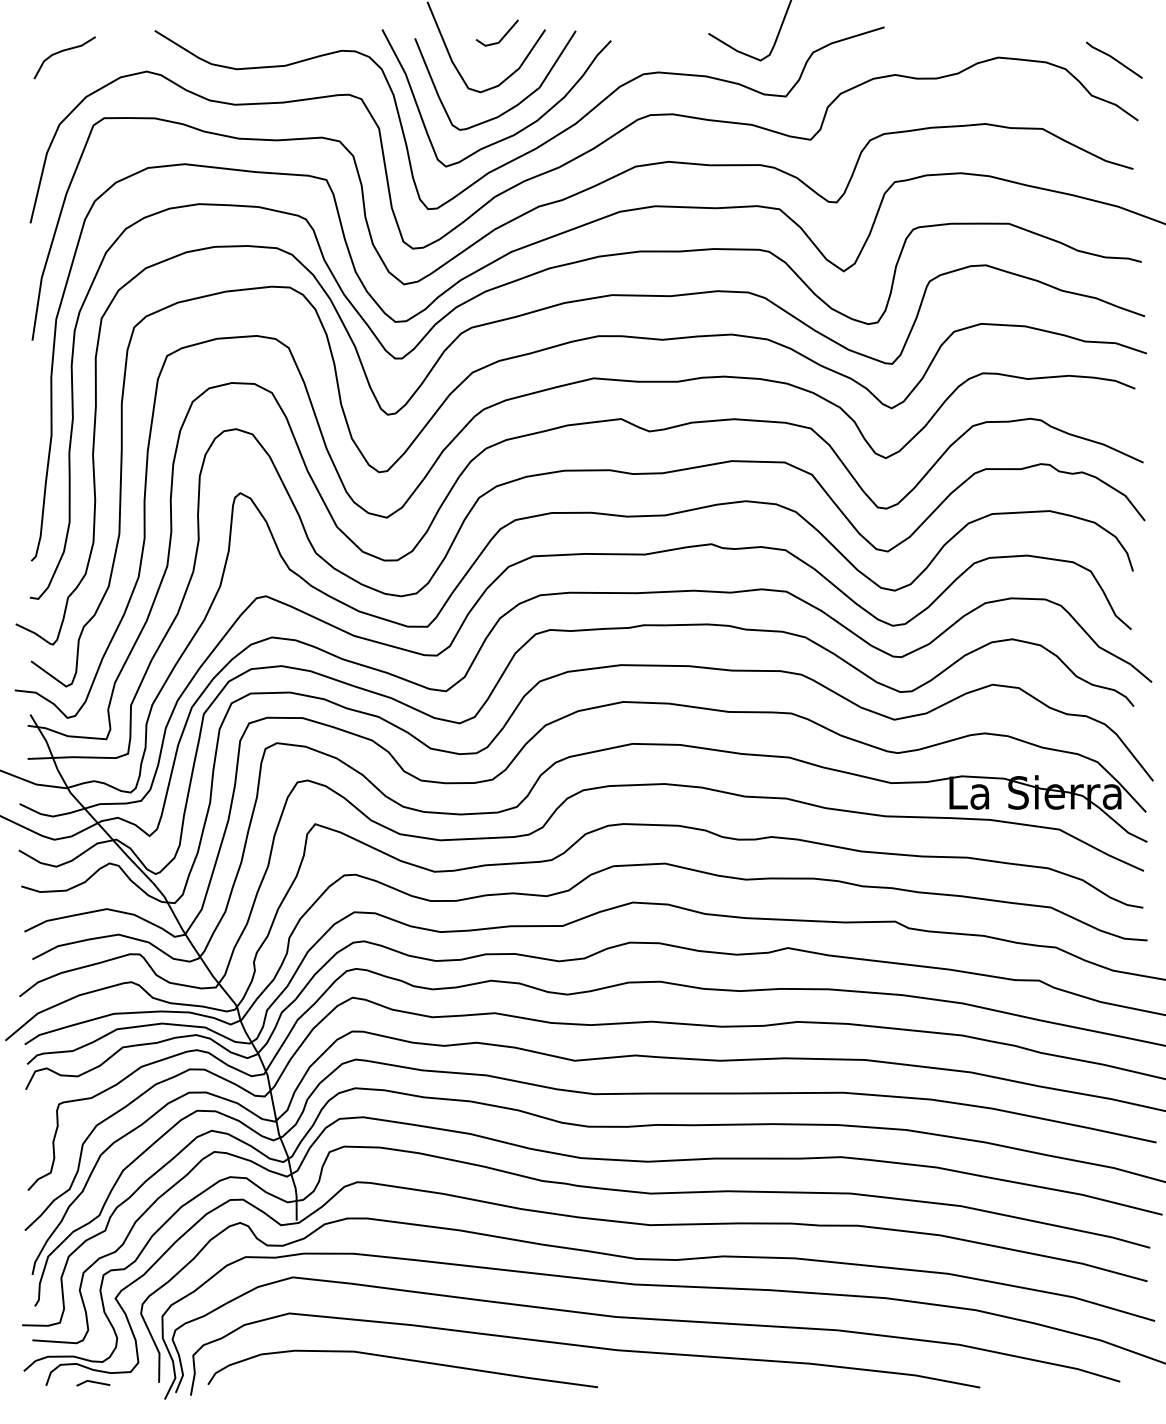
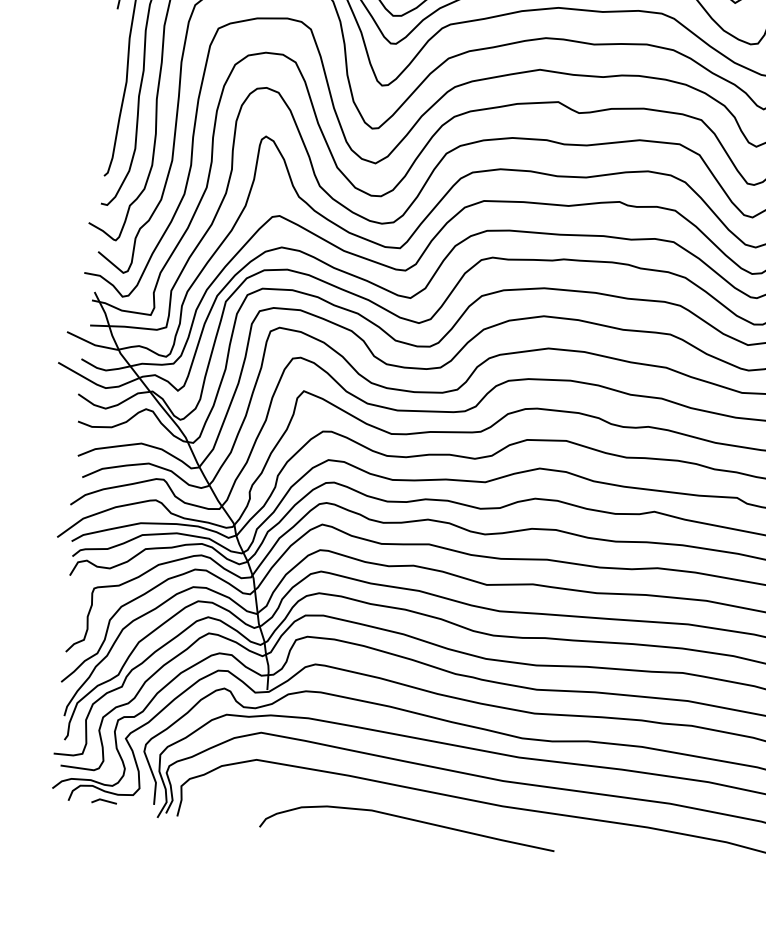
curve: (404, 1360) -> (409, 820), moved

